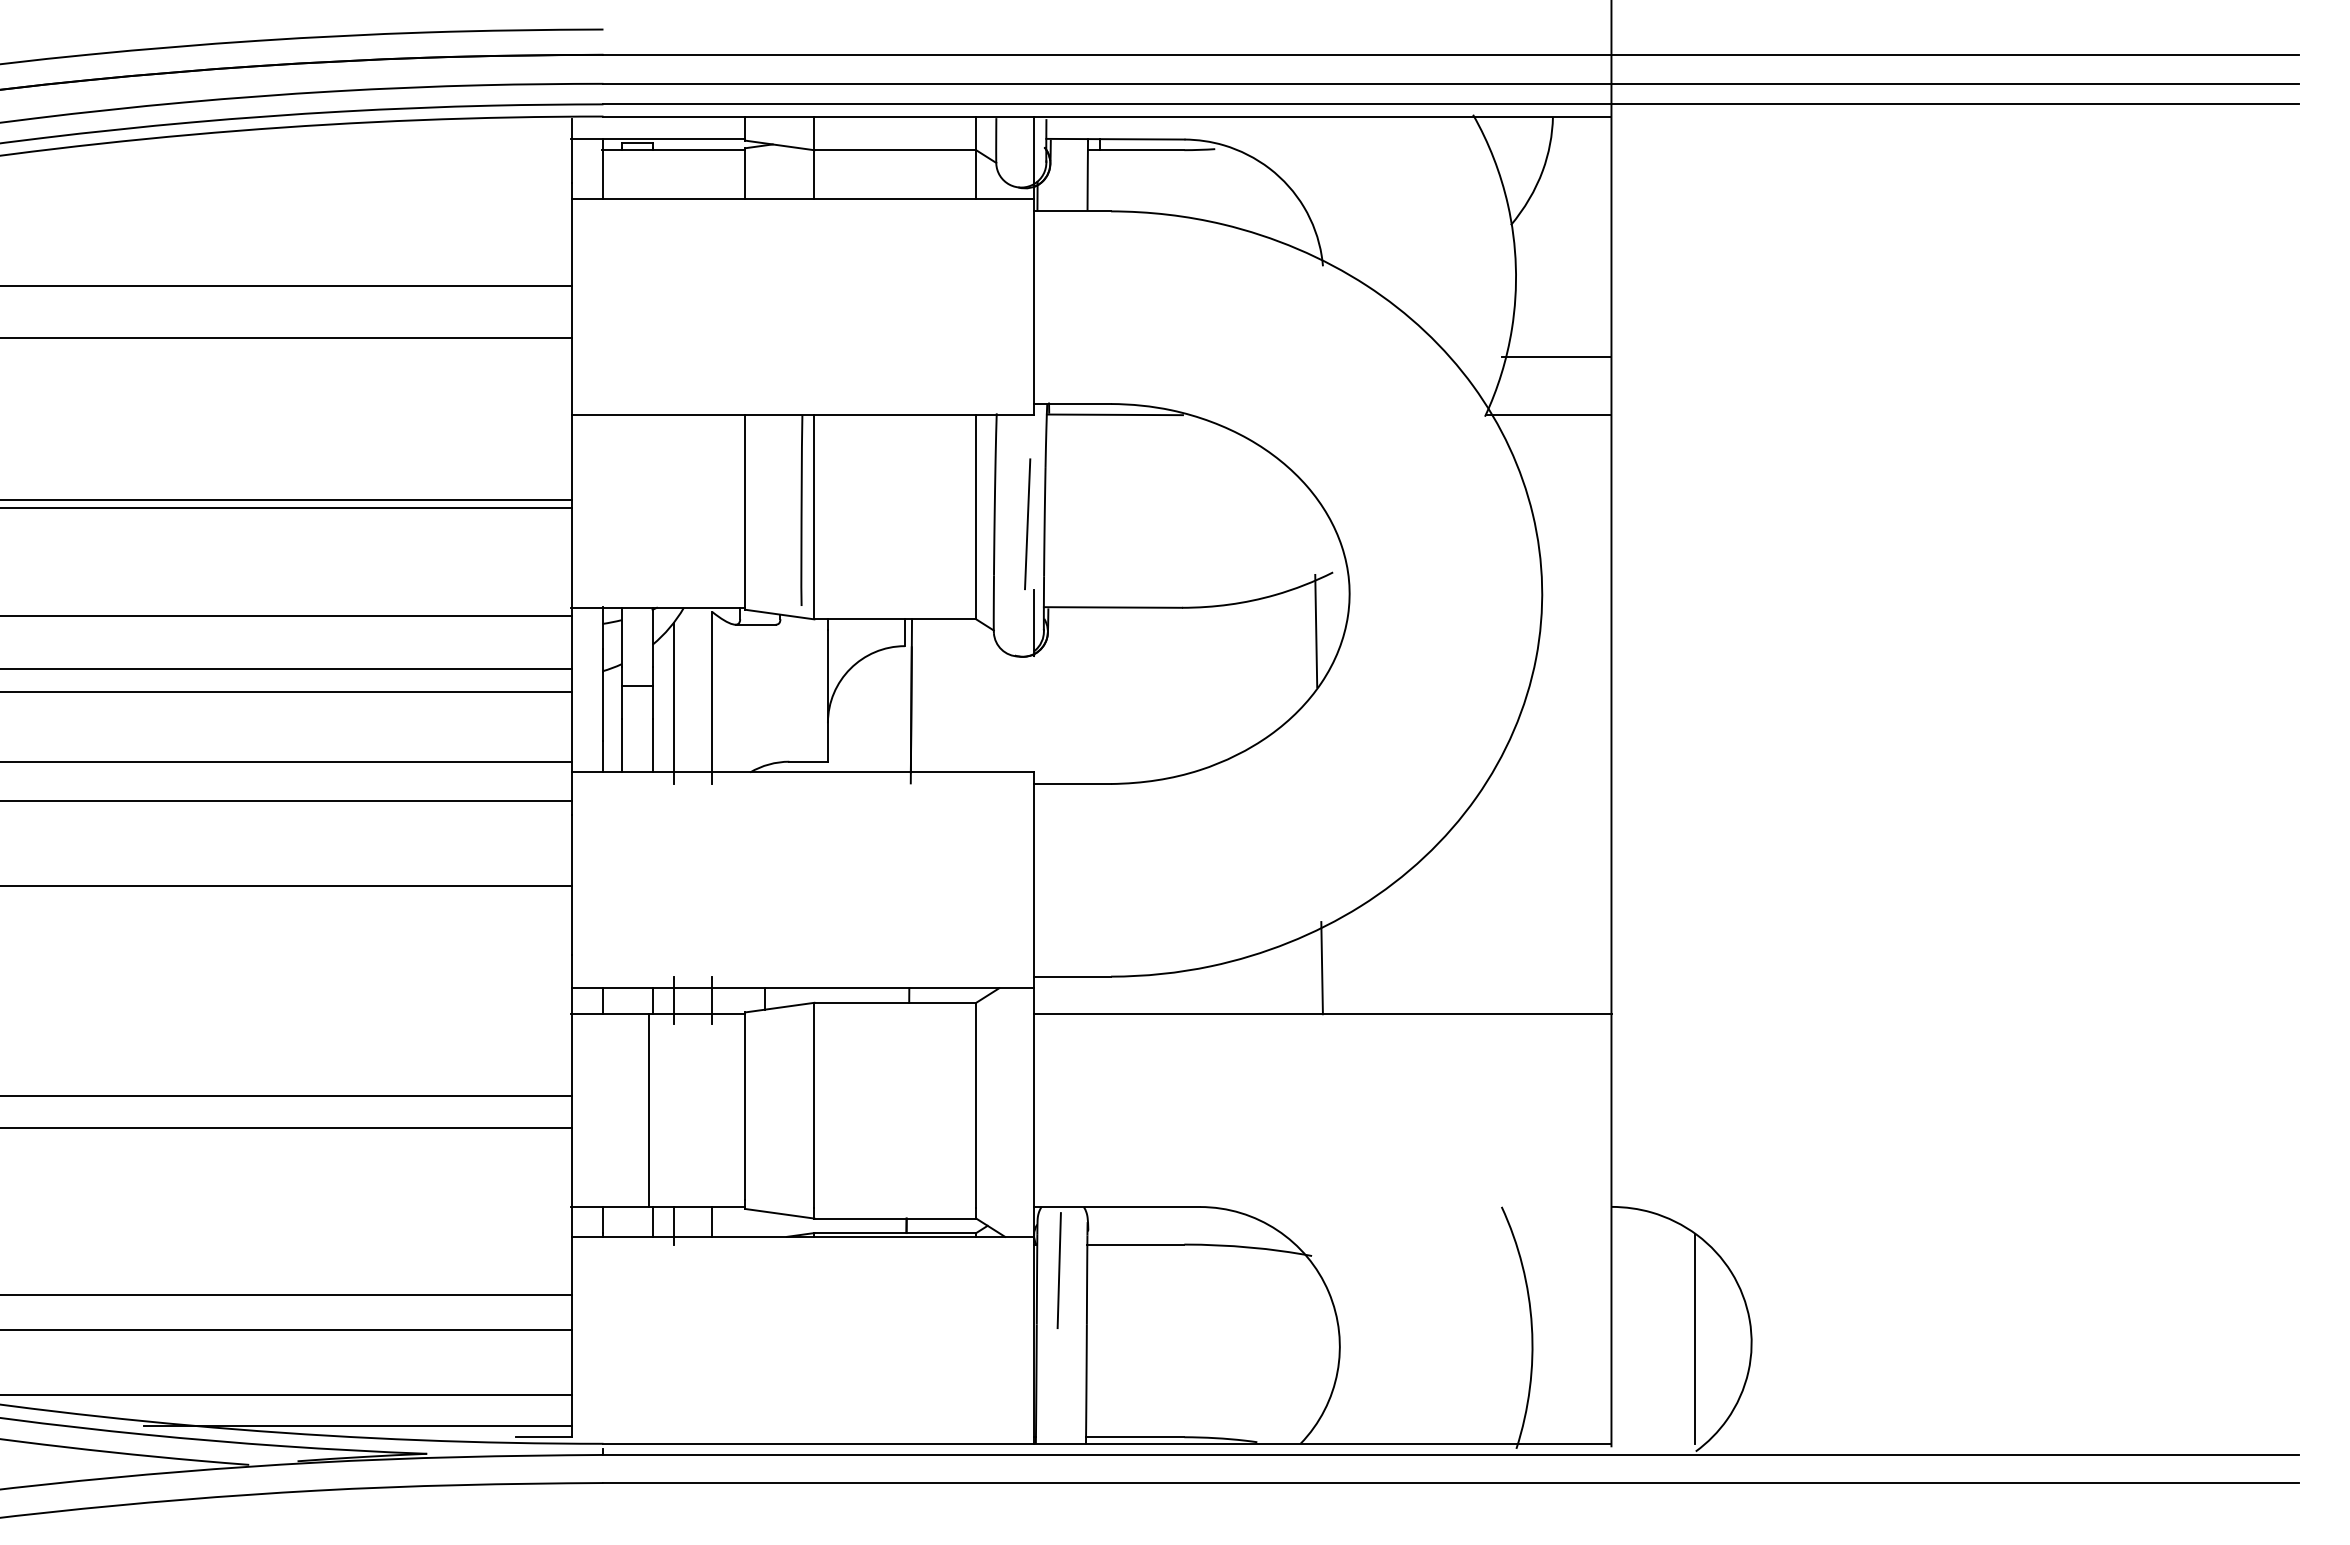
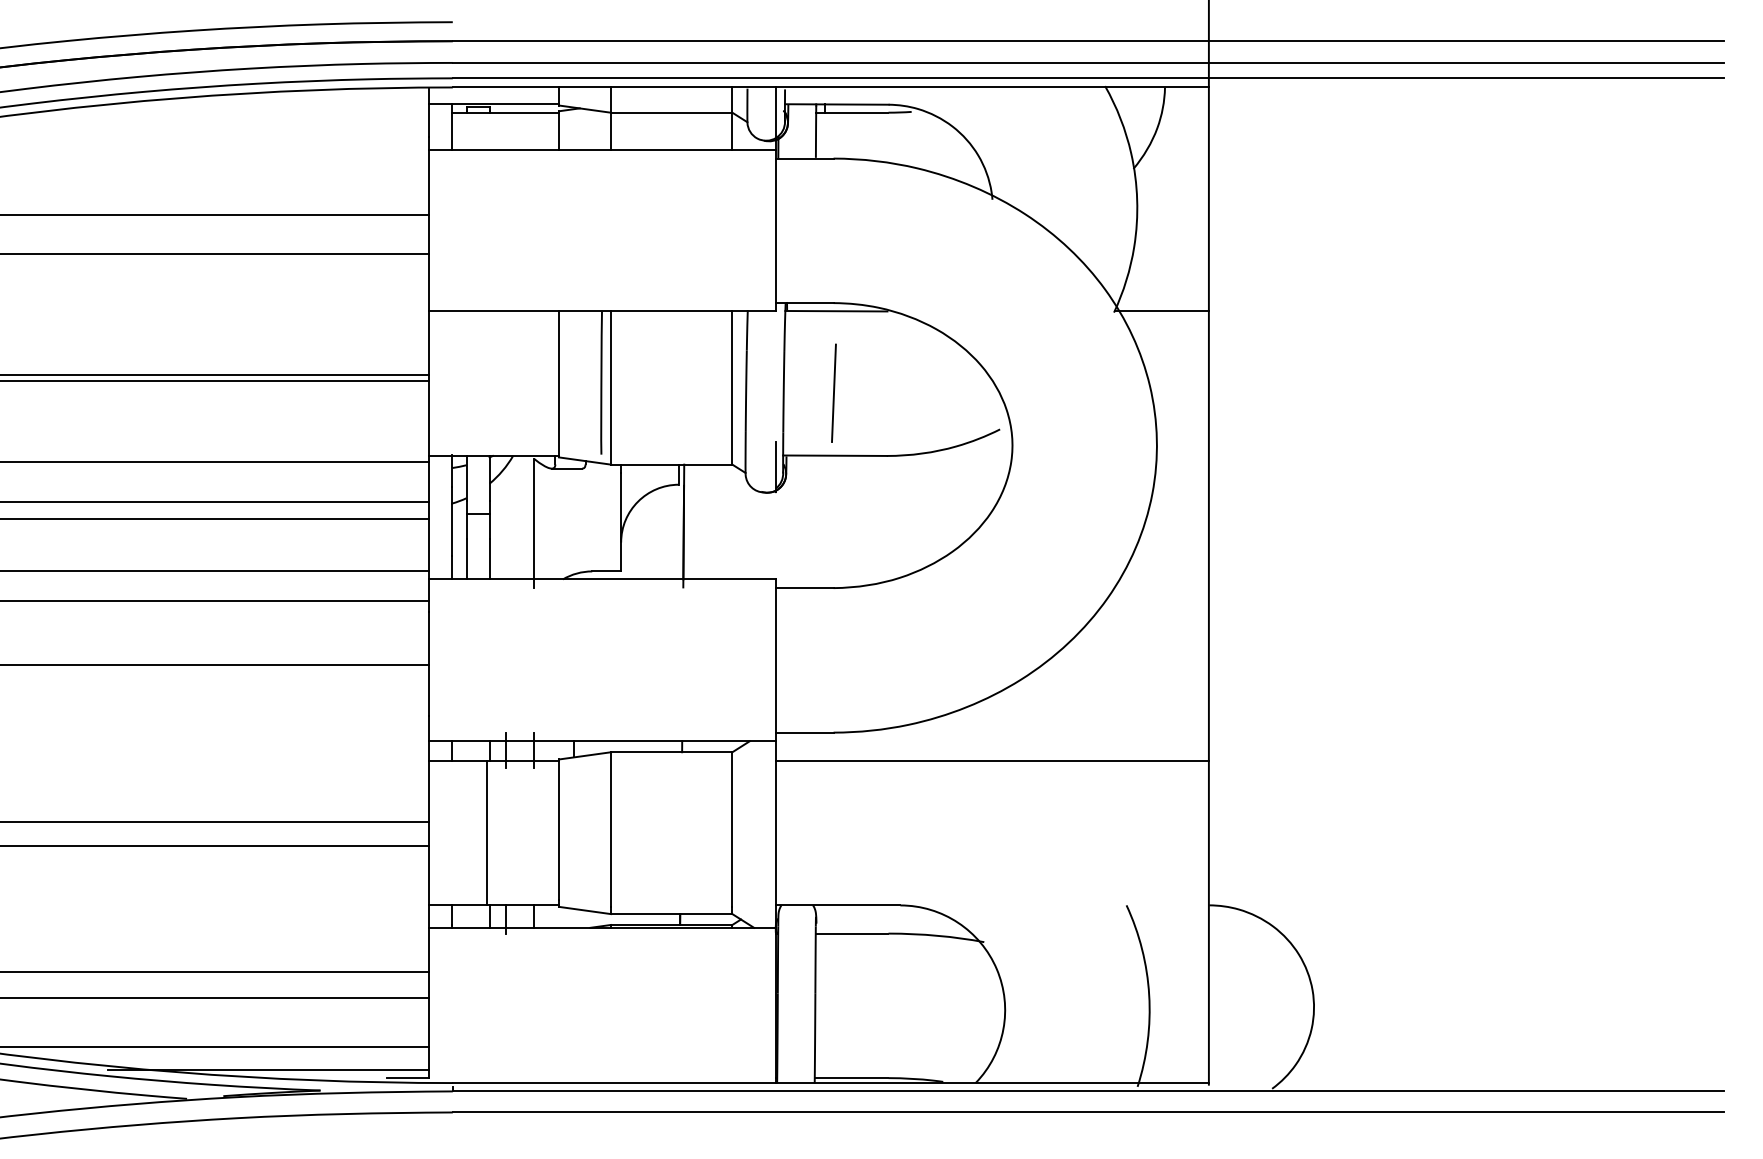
line: (1556, 357) -> (1167, 268), removed
line: (1027, 524) -> (833, 393), moved
line: (1316, 630) -> (987, 472), removed
line: (673, 703) -> (505, 527), removed
line: (1321, 968) -> (991, 726), removed
line: (1058, 1270) -> (794, 953), removed
line: (1694, 1338) -> (1271, 1004), removed

